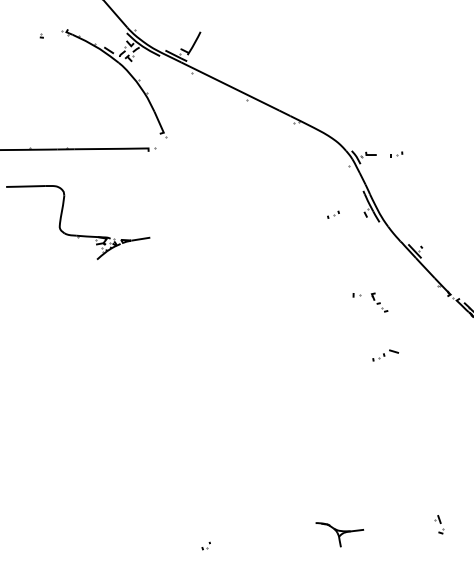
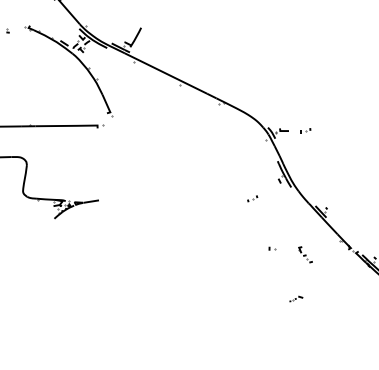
part: (333, 214) -> (252, 198), moved
part: (379, 302) -> (305, 254), moved
part: (385, 355) -> (296, 299), size x0.6

